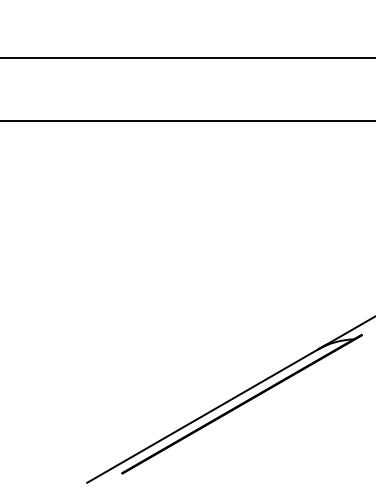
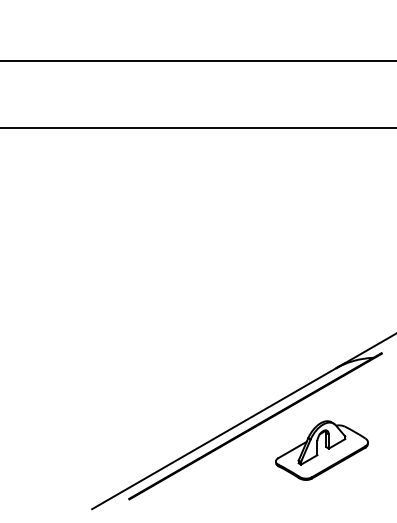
part: (304, 427) -> (321, 450), added

